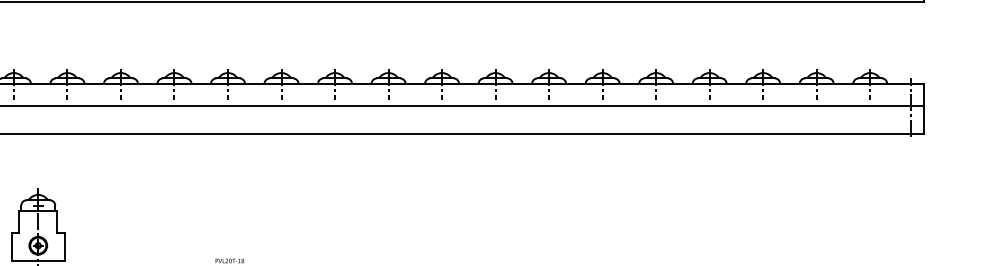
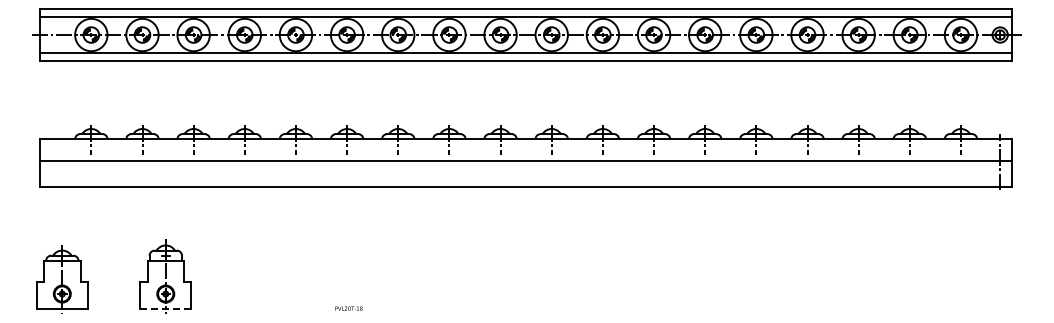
line: (37, 260) -> (165, 308), solid -> dashed

